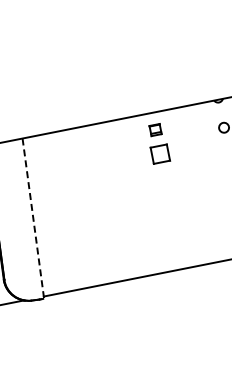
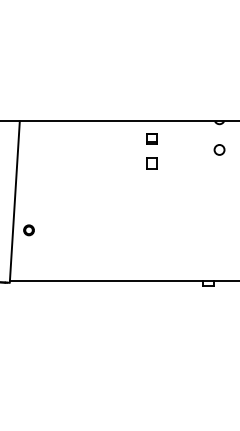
part: (159, 154) -> (151, 163), size x0.62
line: (33, 219) -> (14, 202), dashed -> solid
part: (52, 243) -> (28, 230), added

